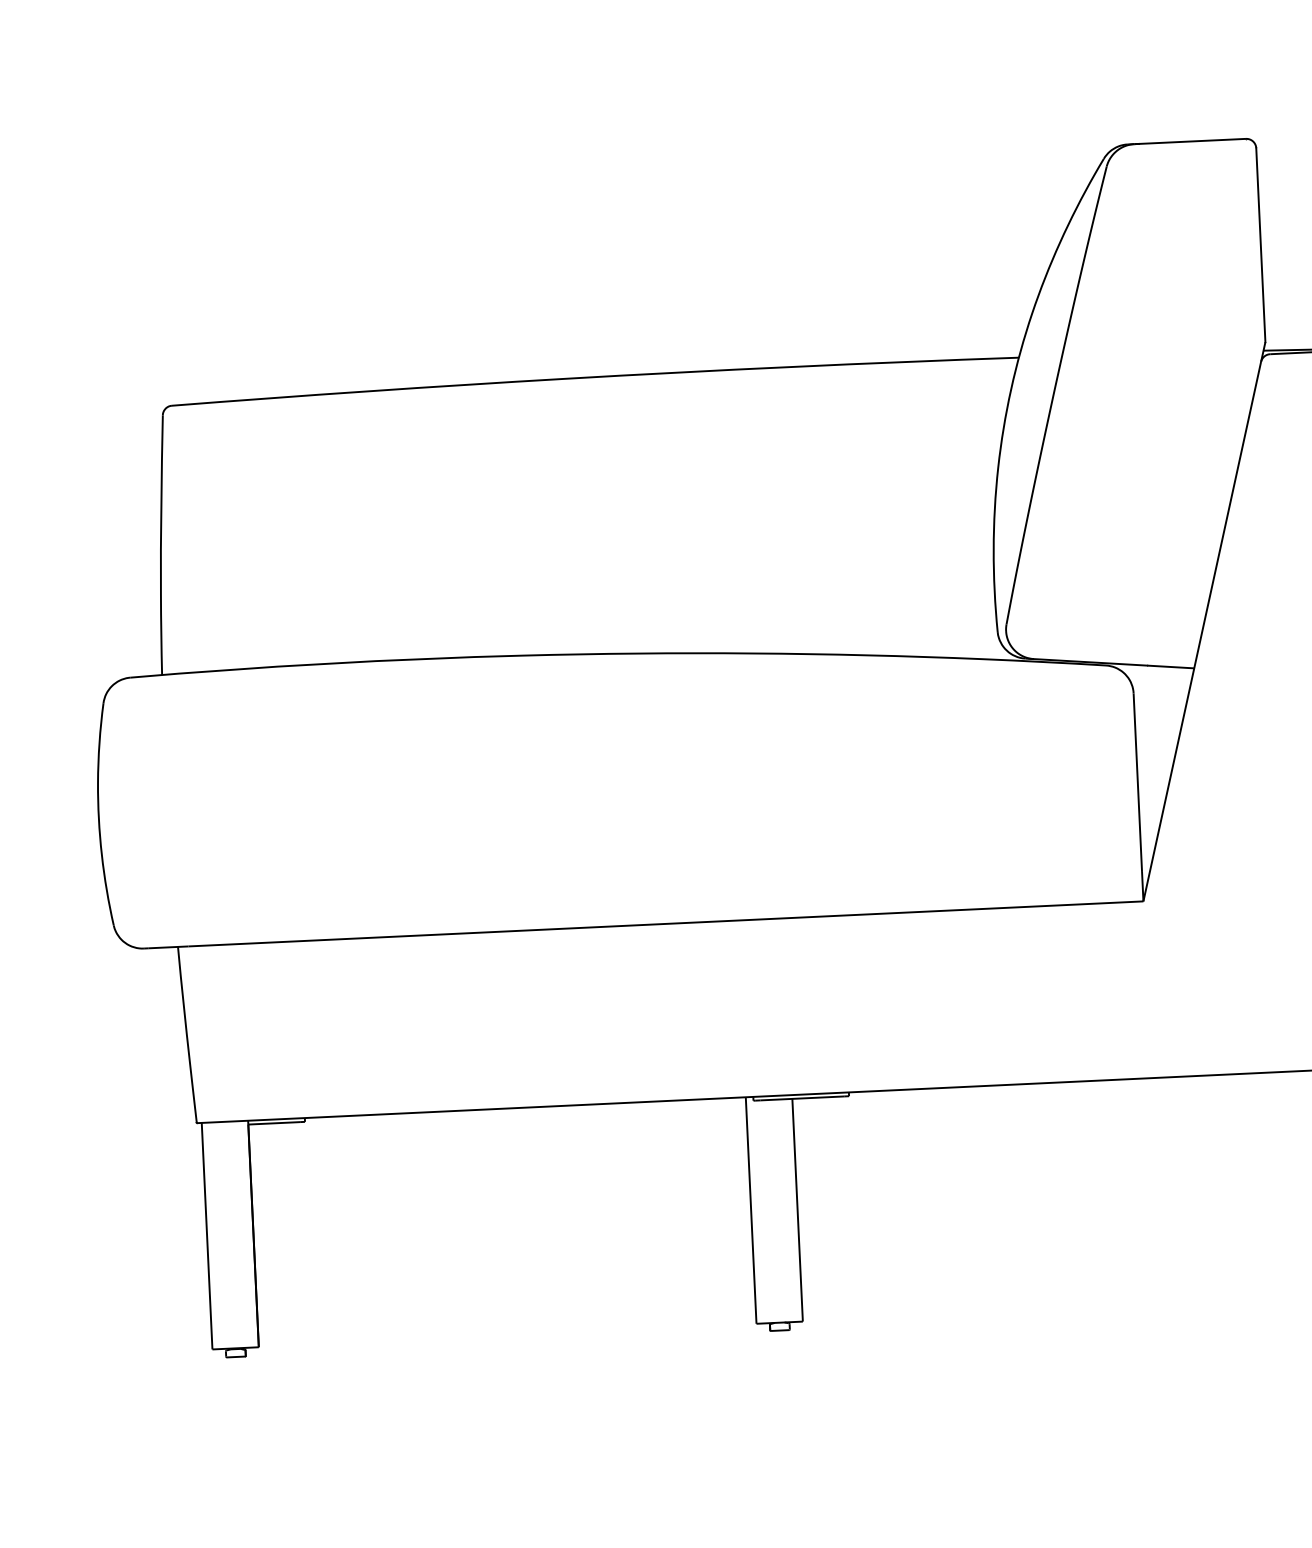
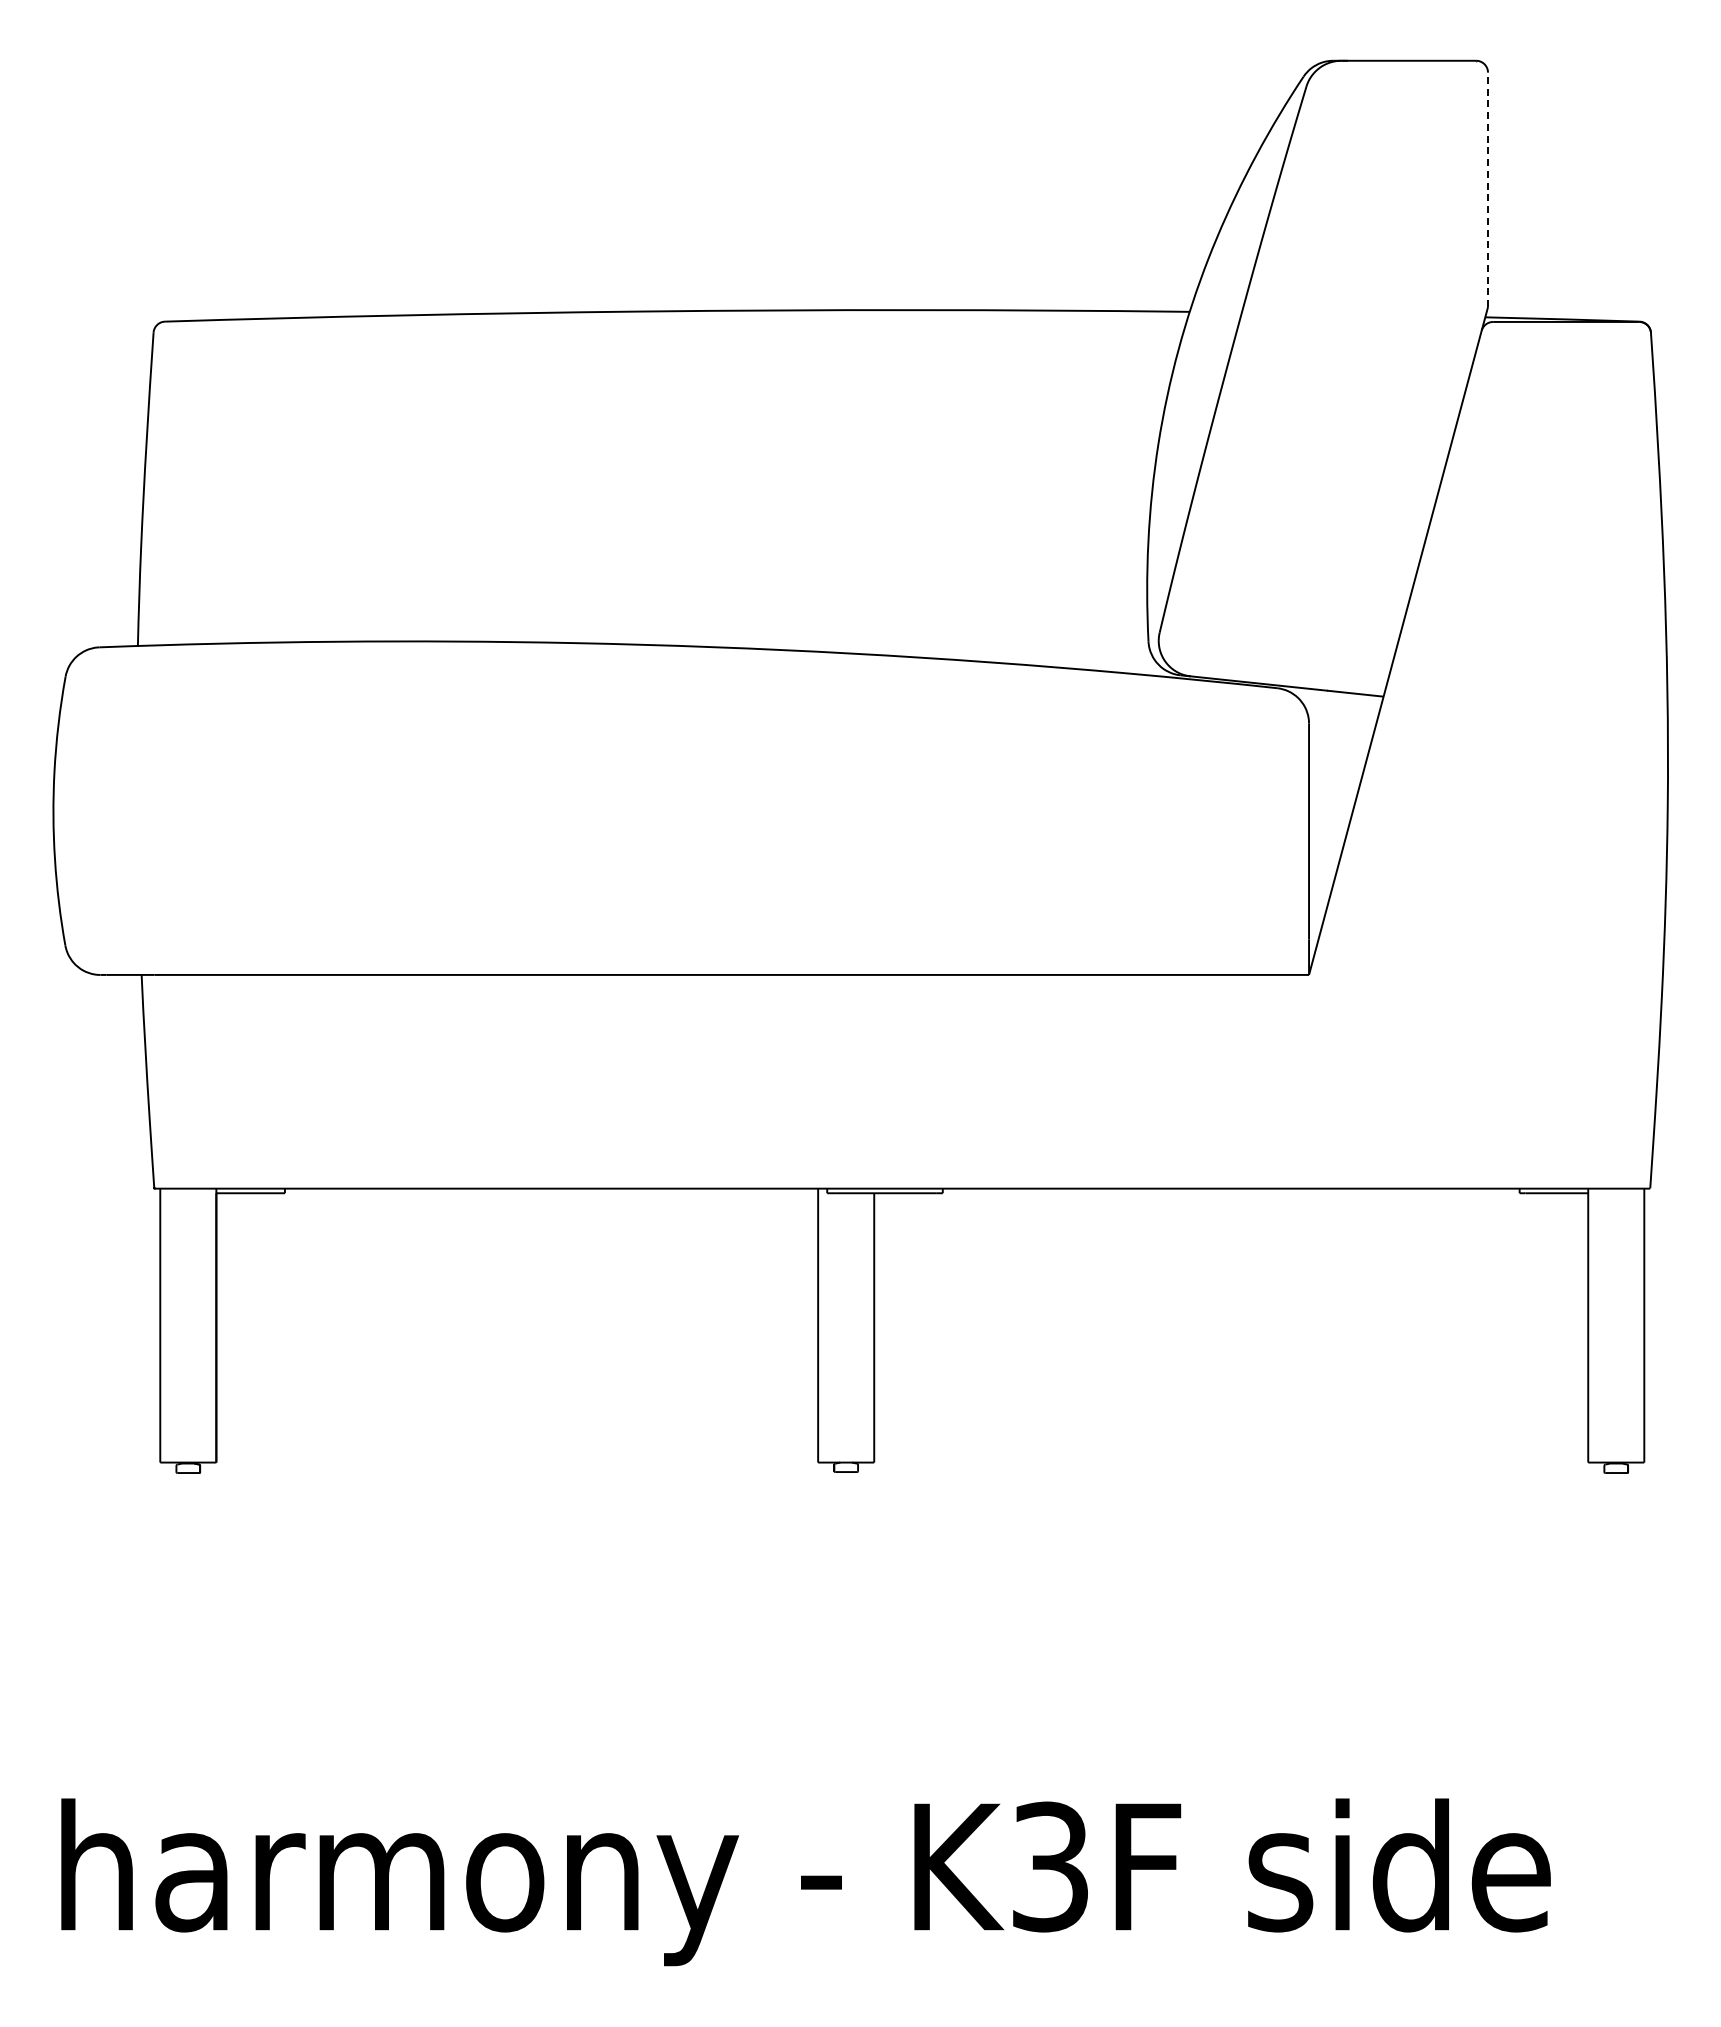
line: (1261, 244) -> (1488, 189), solid -> dashed

